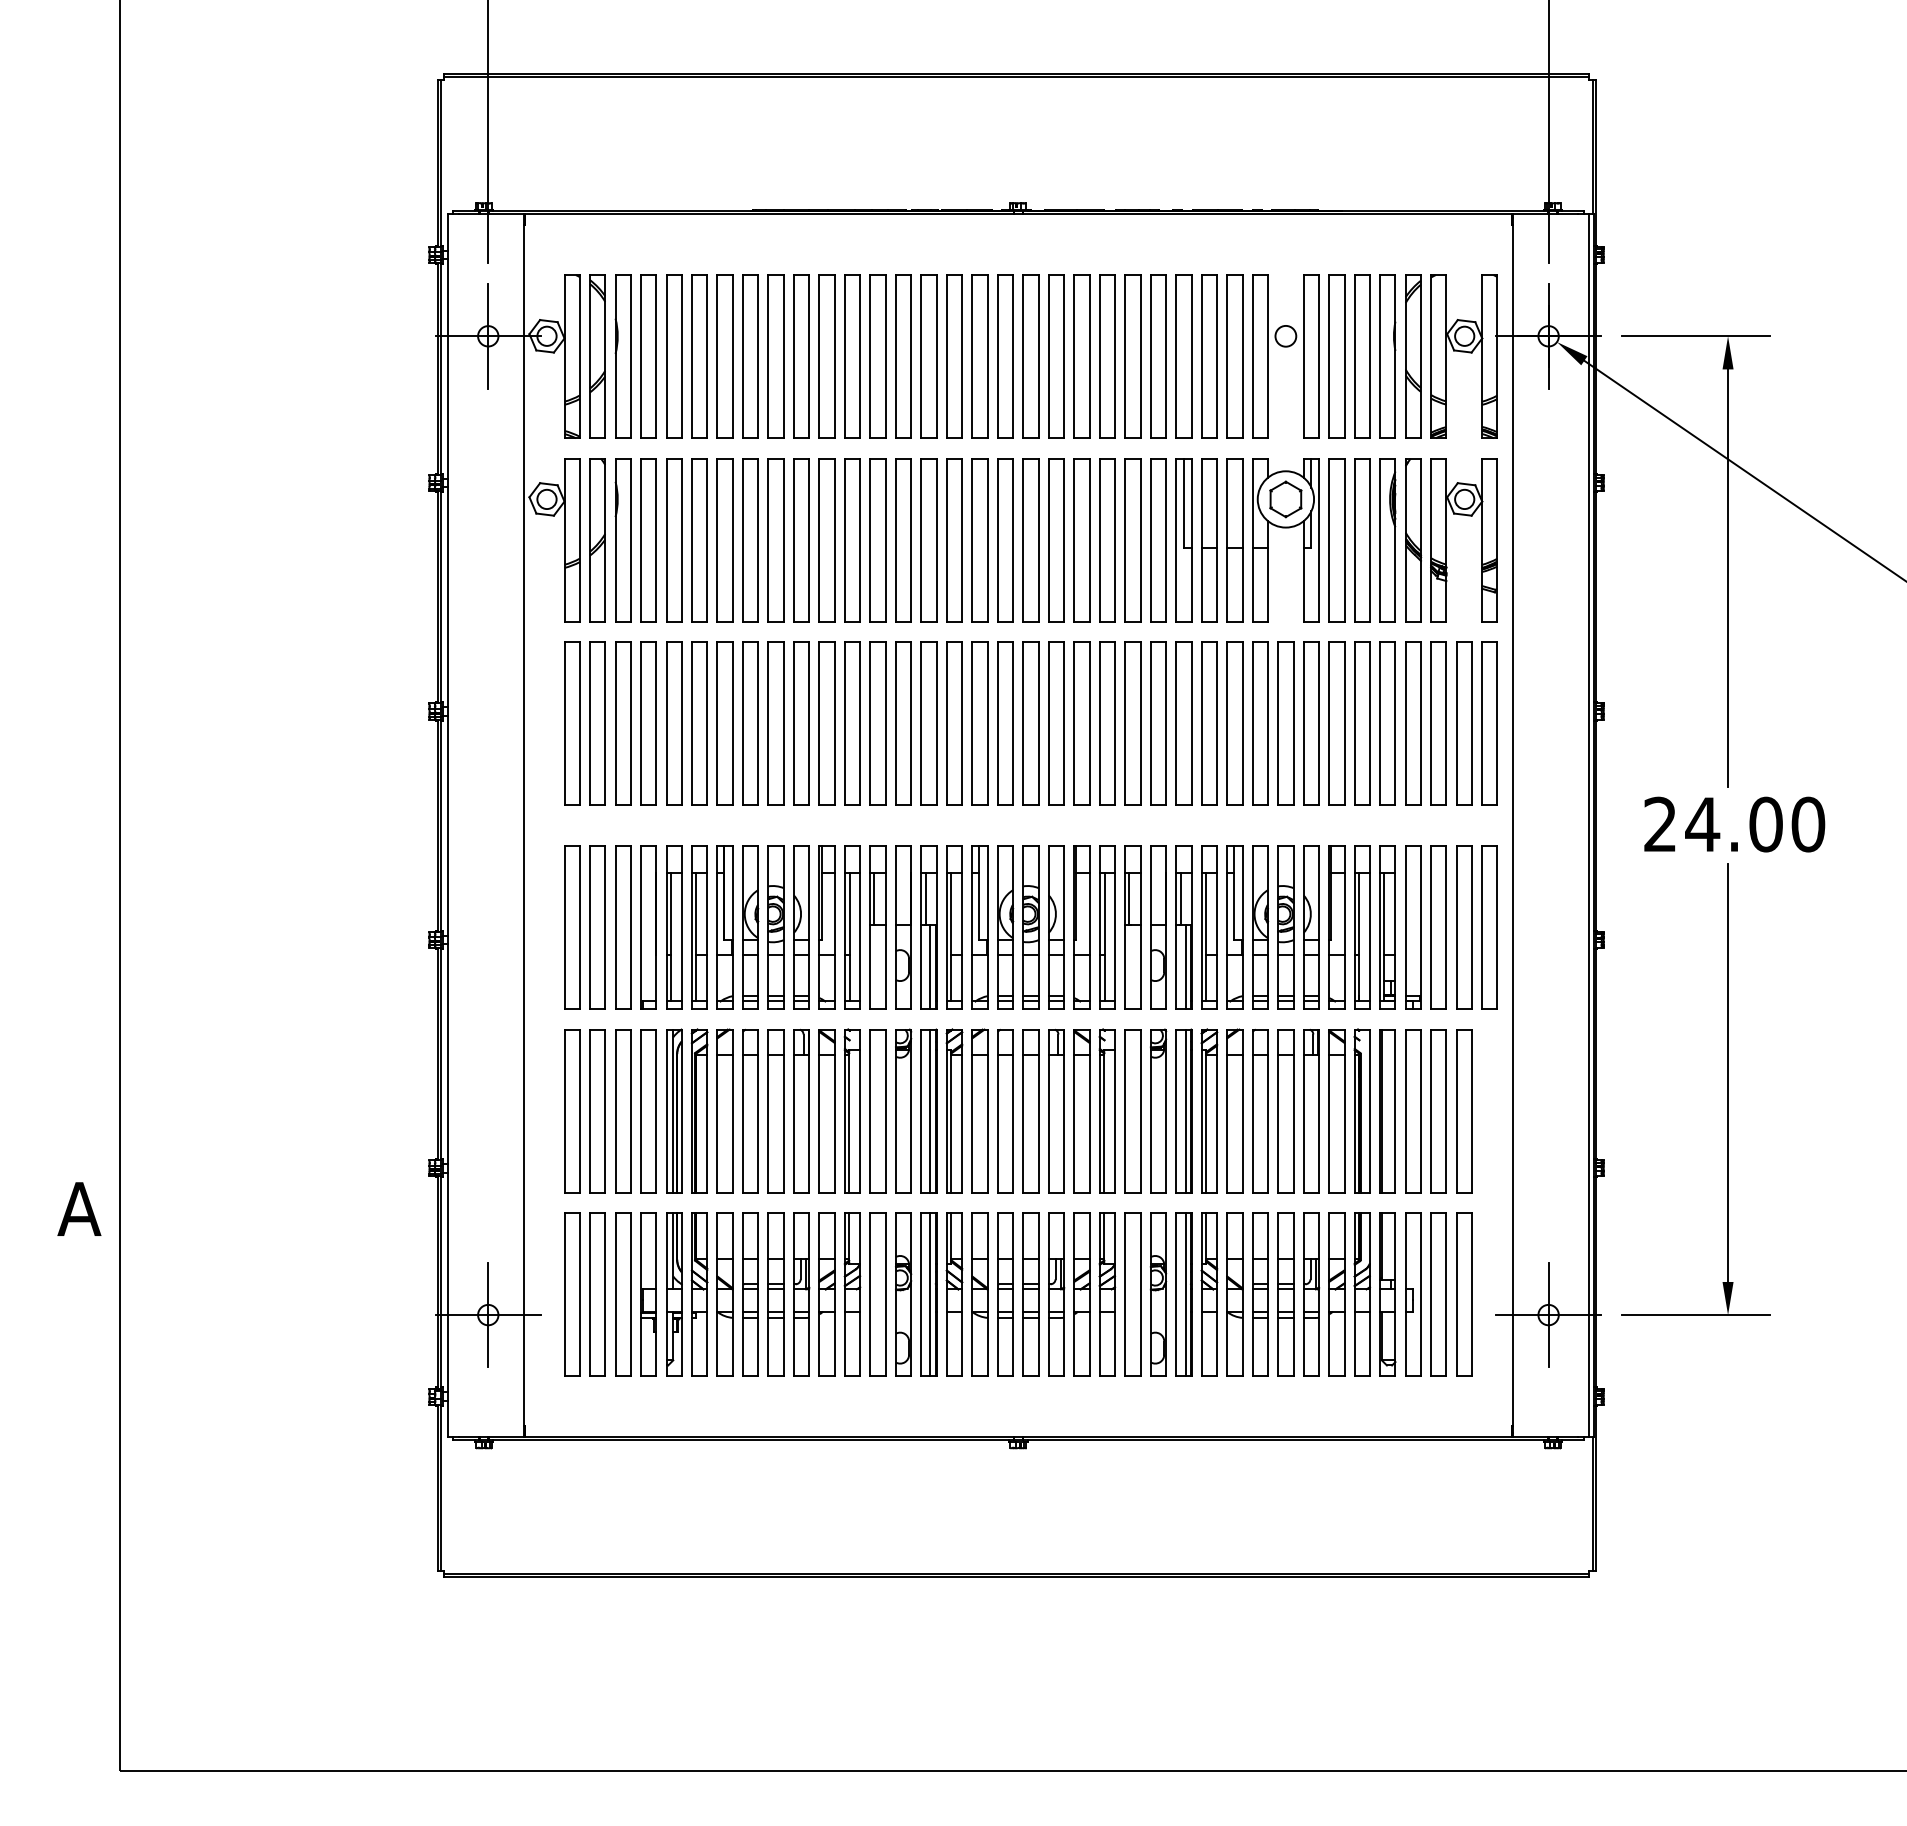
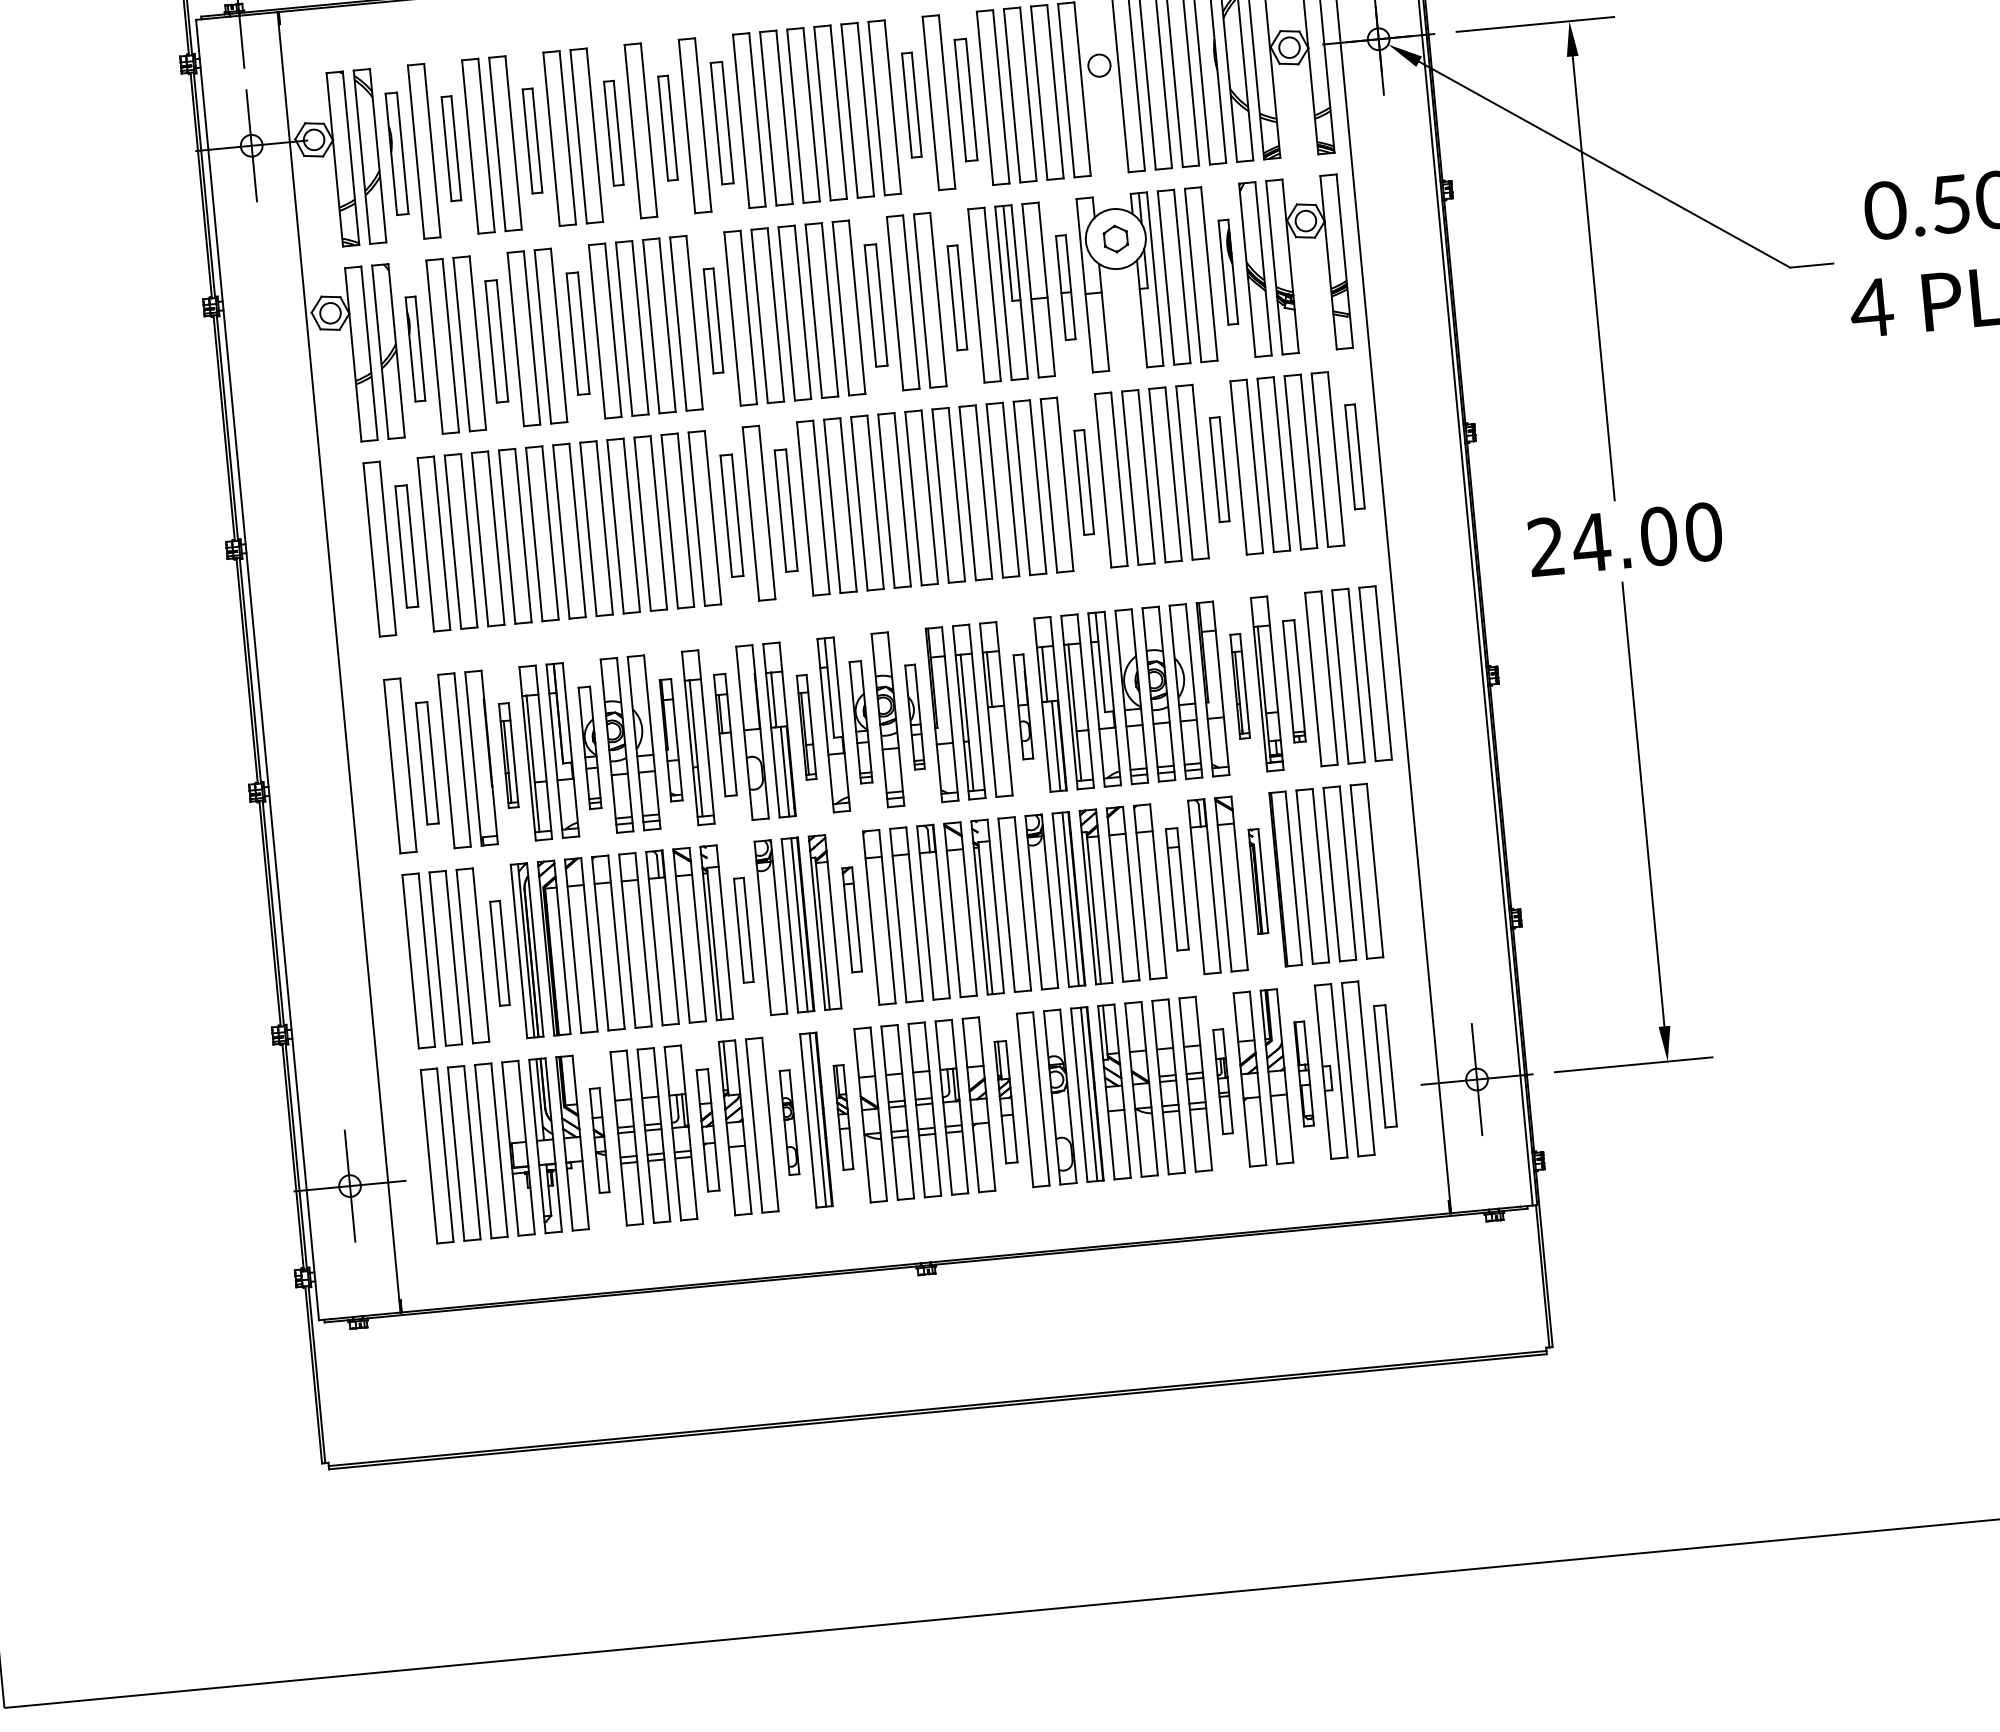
part: (622, 356) -> (396, 153), size x0.7
part: (674, 356) -> (451, 148), size x0.6
part: (750, 356) -> (532, 140), size x0.6
part: (826, 356) -> (613, 133), size x0.6
part: (877, 356) -> (667, 128), size x0.6
part: (928, 356) -> (721, 123), size x0.7
part: (1107, 356) -> (911, 105), size x0.6
part: (1158, 356) -> (966, 99), size x0.7
part: (1285, 499) -> (1115, 239), size x0.7
part: (622, 540) -> (414, 349), size x0.6
part: (699, 540) -> (496, 341), size x0.7
part: (775, 540) -> (577, 333), size x0.7
part: (903, 540) -> (713, 321), size x0.6
part: (1056, 540) -> (876, 305), size x0.7
part: (1132, 540) -> (956, 298), size x0.6
part: (1234, 540) -> (1065, 287), size x0.6
part: (1387, 540) -> (1227, 272), size x0.6
part: (597, 723) -> (406, 546), size x0.7
part: (903, 723) -> (731, 515), size x0.7
part: (954, 723) -> (786, 510), size x0.7
part: (1234, 723) -> (1083, 482), size x0.6
part: (1362, 723) -> (1219, 469), size x0.6
part: (1489, 723) -> (1354, 456), size x0.6
part: (597, 927) -> (427, 763), size x0.7
part: (674, 927) -> (509, 755), size x0.6
part: (750, 927) -> (589, 747), size x0.7
part: (826, 927) -> (670, 740), size x0.7
part: (877, 927) -> (724, 735), size x0.7
part: (954, 927) -> (806, 727), size x0.6
part: (1005, 927) -> (860, 722), size x0.7
part: (1056, 927) -> (915, 717), size x0.6
part: (1158, 927) -> (1023, 706), size x0.6
part: (1362, 927) -> (1240, 686), size x0.6
part: (1413, 927) -> (1294, 681), size x0.7
part: (979, 1110) -> (851, 919), size x0.6
part: (1361, 1110) -> (1257, 880), size x0.6
part: (648, 1111) -> (499, 953), size x0.6
part: (877, 1111) -> (743, 930), size x0.6
part: (1285, 1111) -> (1176, 889), size x0.7
part: (724, 1294) -> (599, 1140), size x0.6
part: (826, 1294) -> (707, 1130), size x0.7
part: (903, 1294) -> (789, 1122), size x0.6
part: (954, 1294) -> (843, 1117), size x0.6
part: (1107, 1294) -> (1006, 1102), size x0.7
part: (1311, 1294) -> (1222, 1081), size x0.6
part: (1387, 1294) -> (1303, 1073), size x0.6
part: (1464, 1294) -> (1385, 1066), size x0.7

